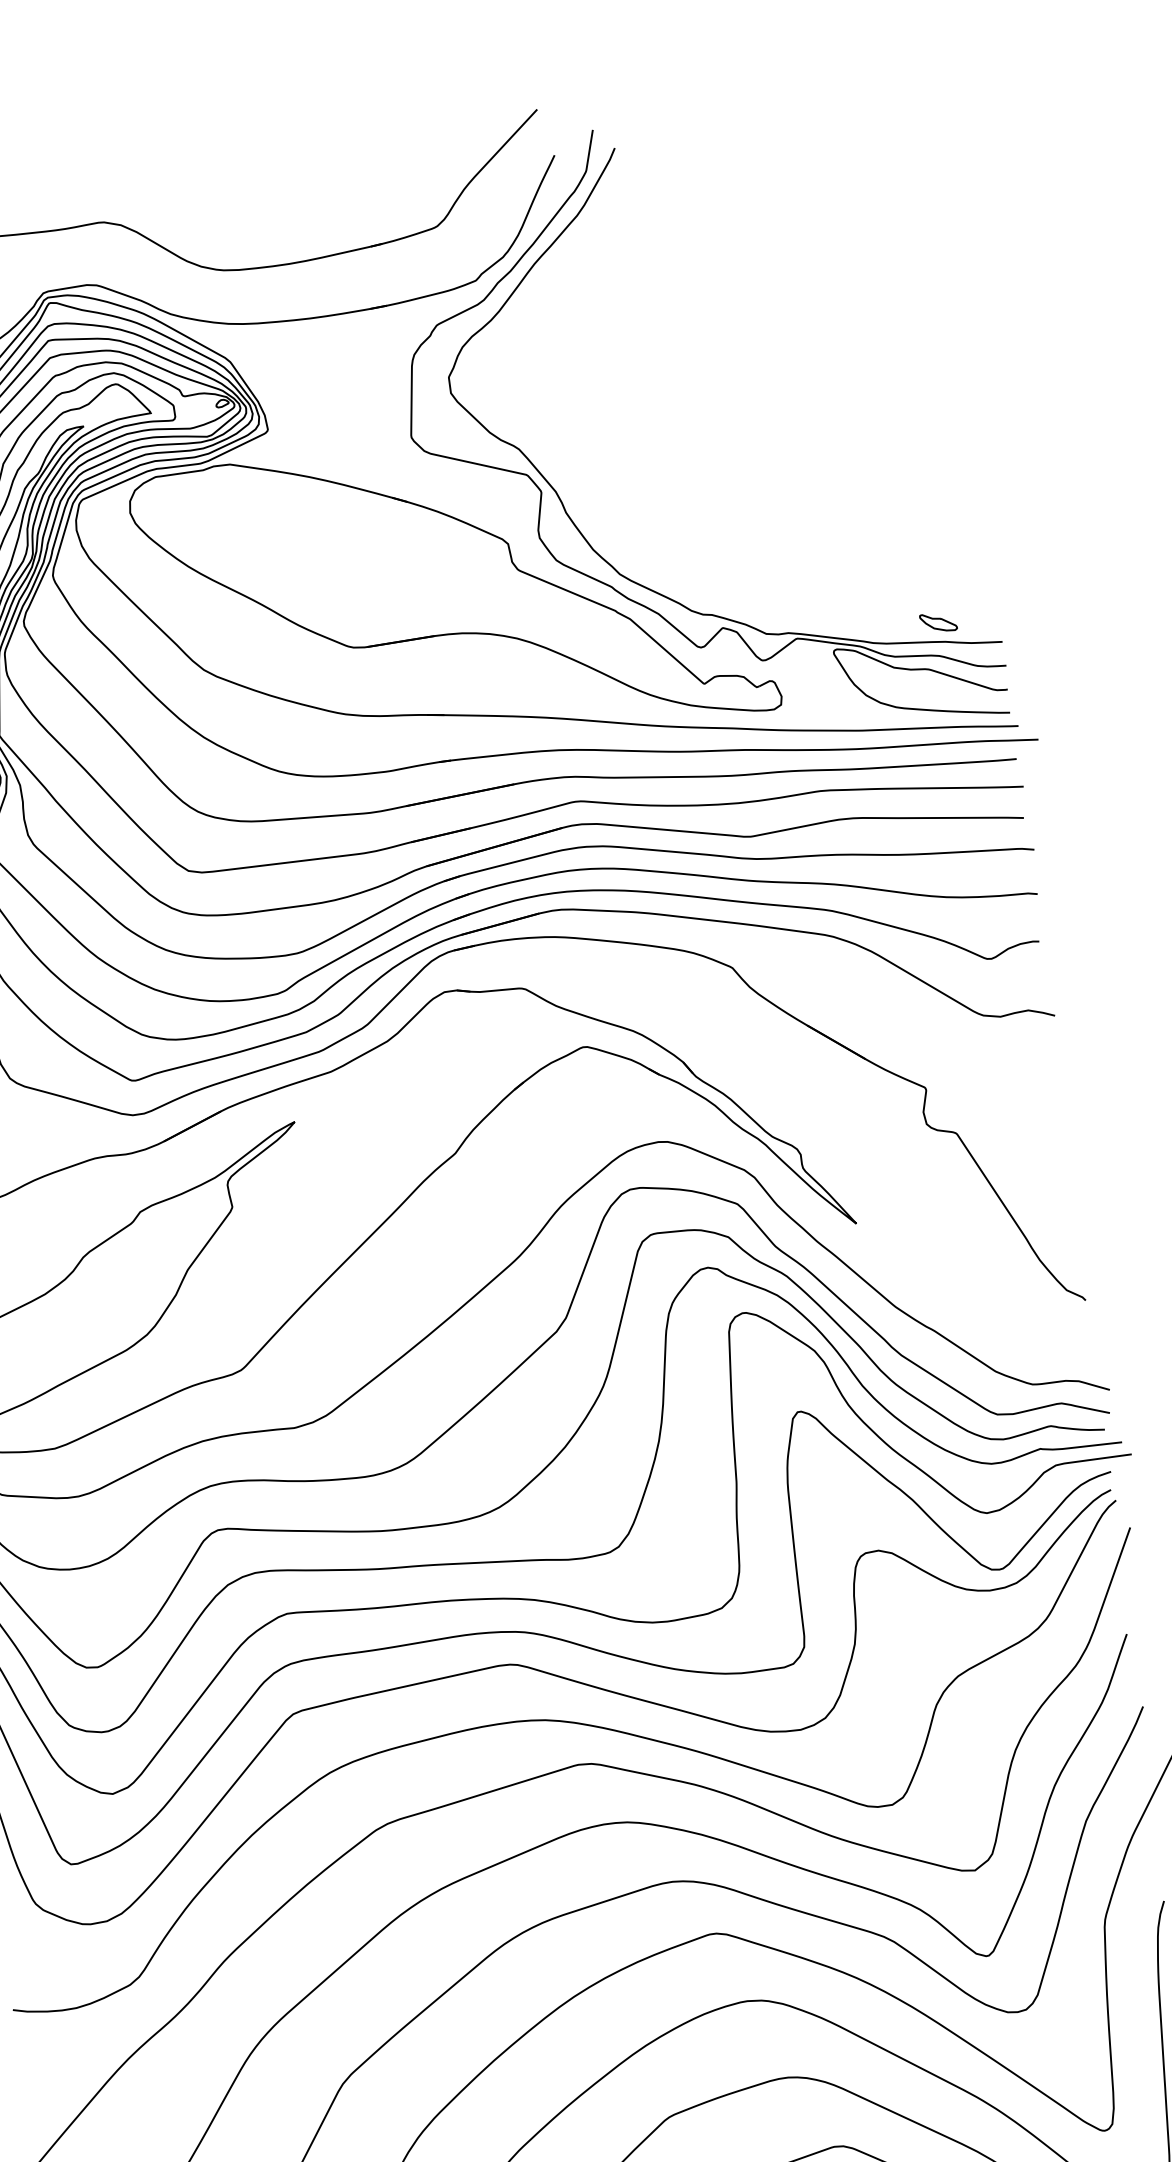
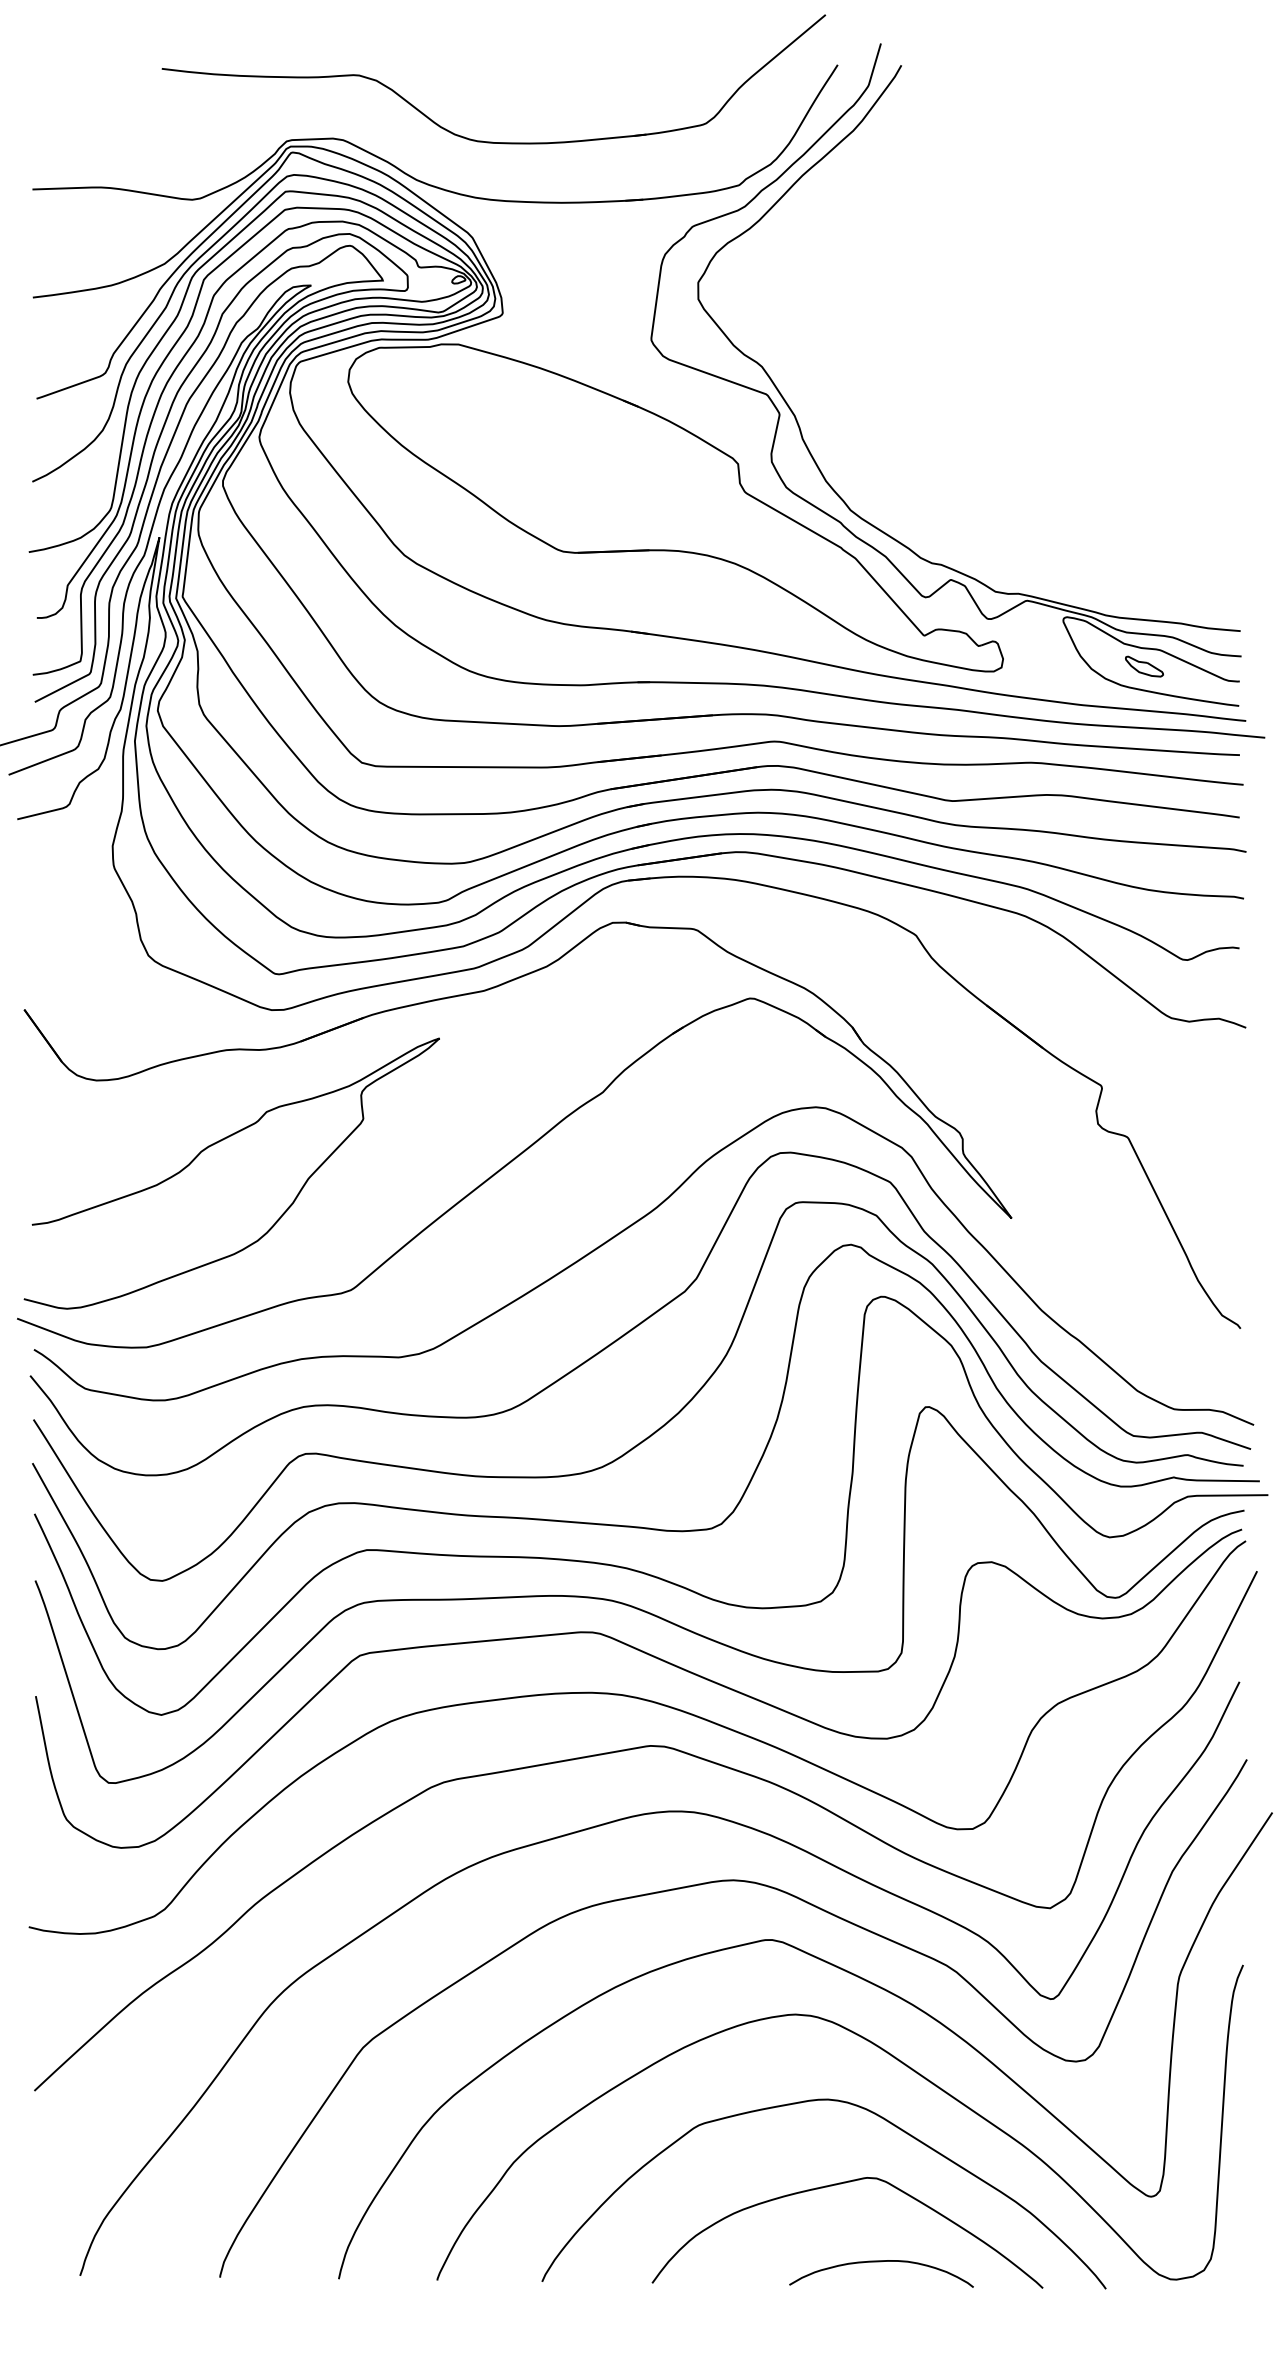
part: (938, 622) -> (1144, 666), moved

